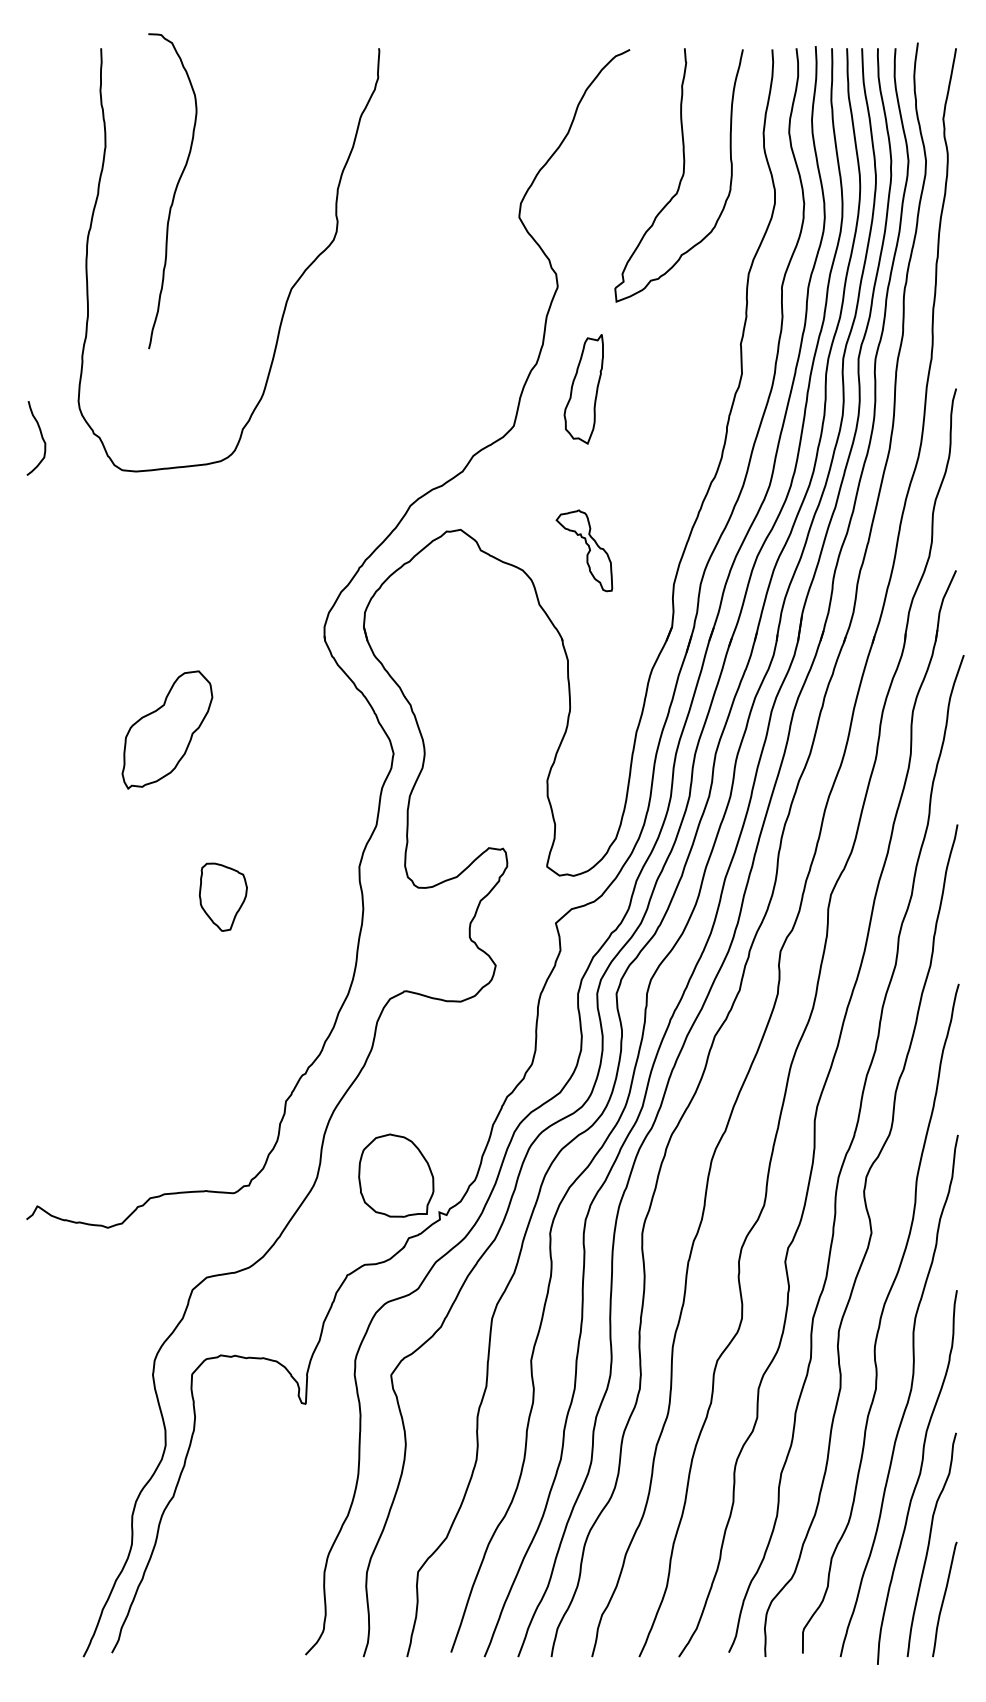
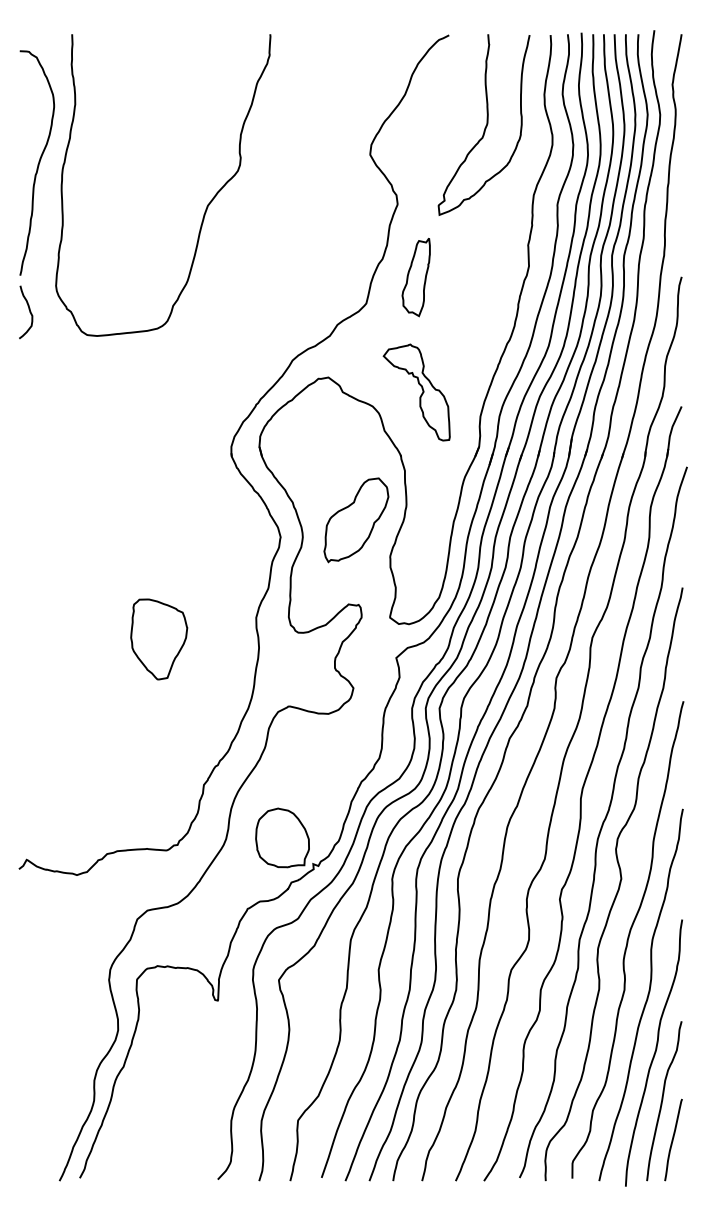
curve: (174, 190) -> (38, 162), moved
part: (584, 550) -> (416, 392), size x1.67
part: (167, 730) -> (356, 520), moved
part: (223, 897) -> (159, 639), size x1.67

